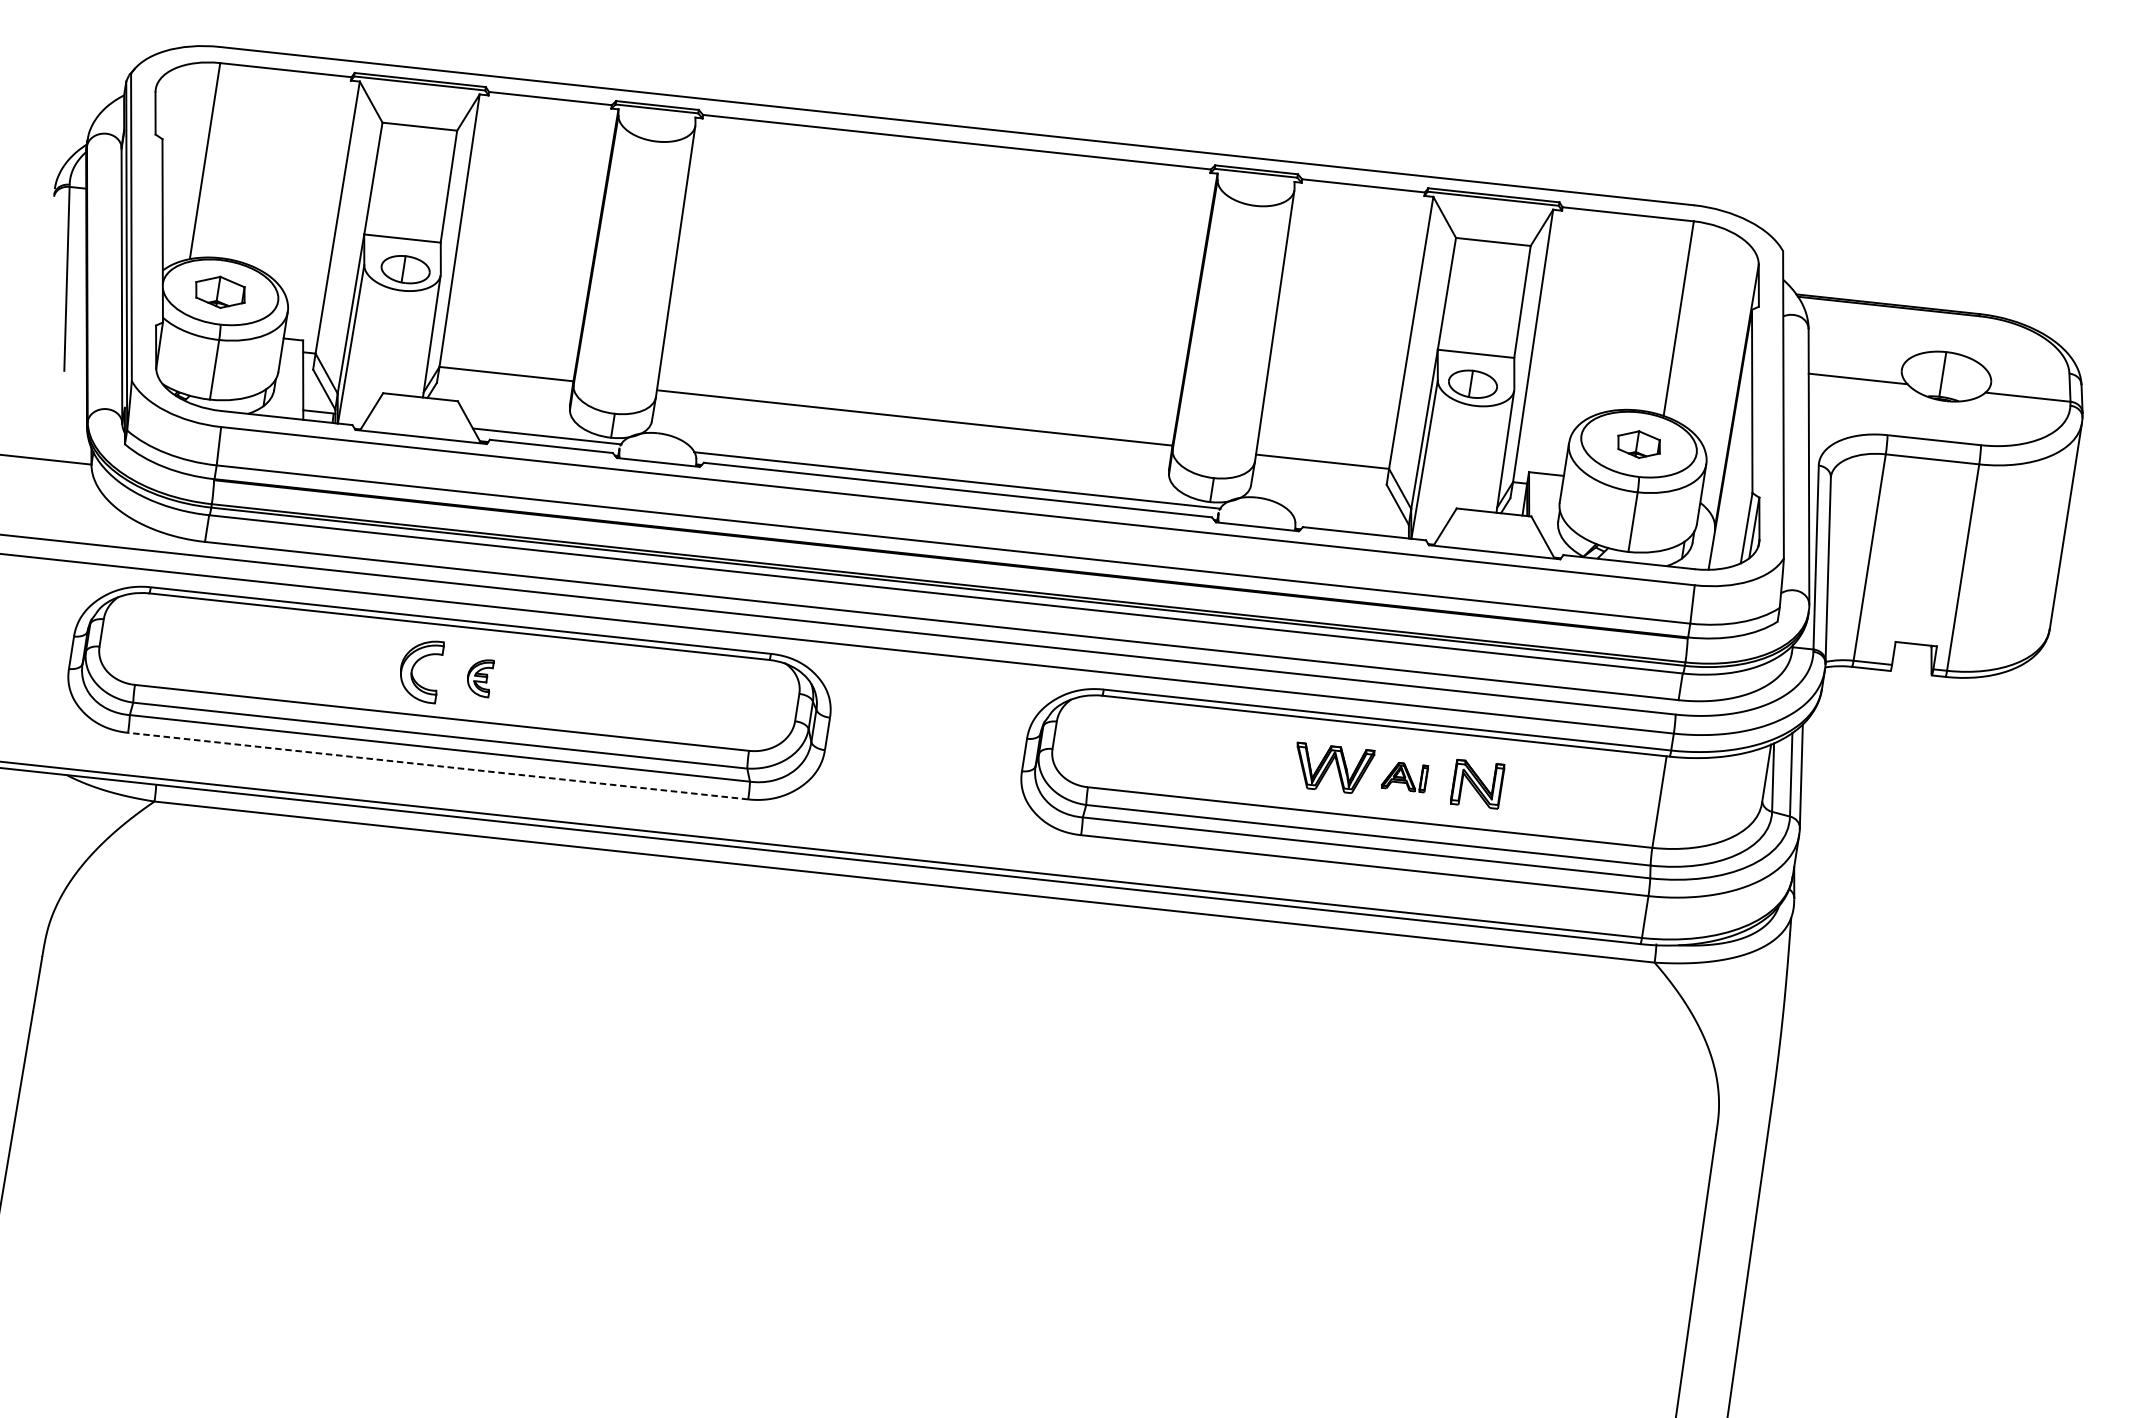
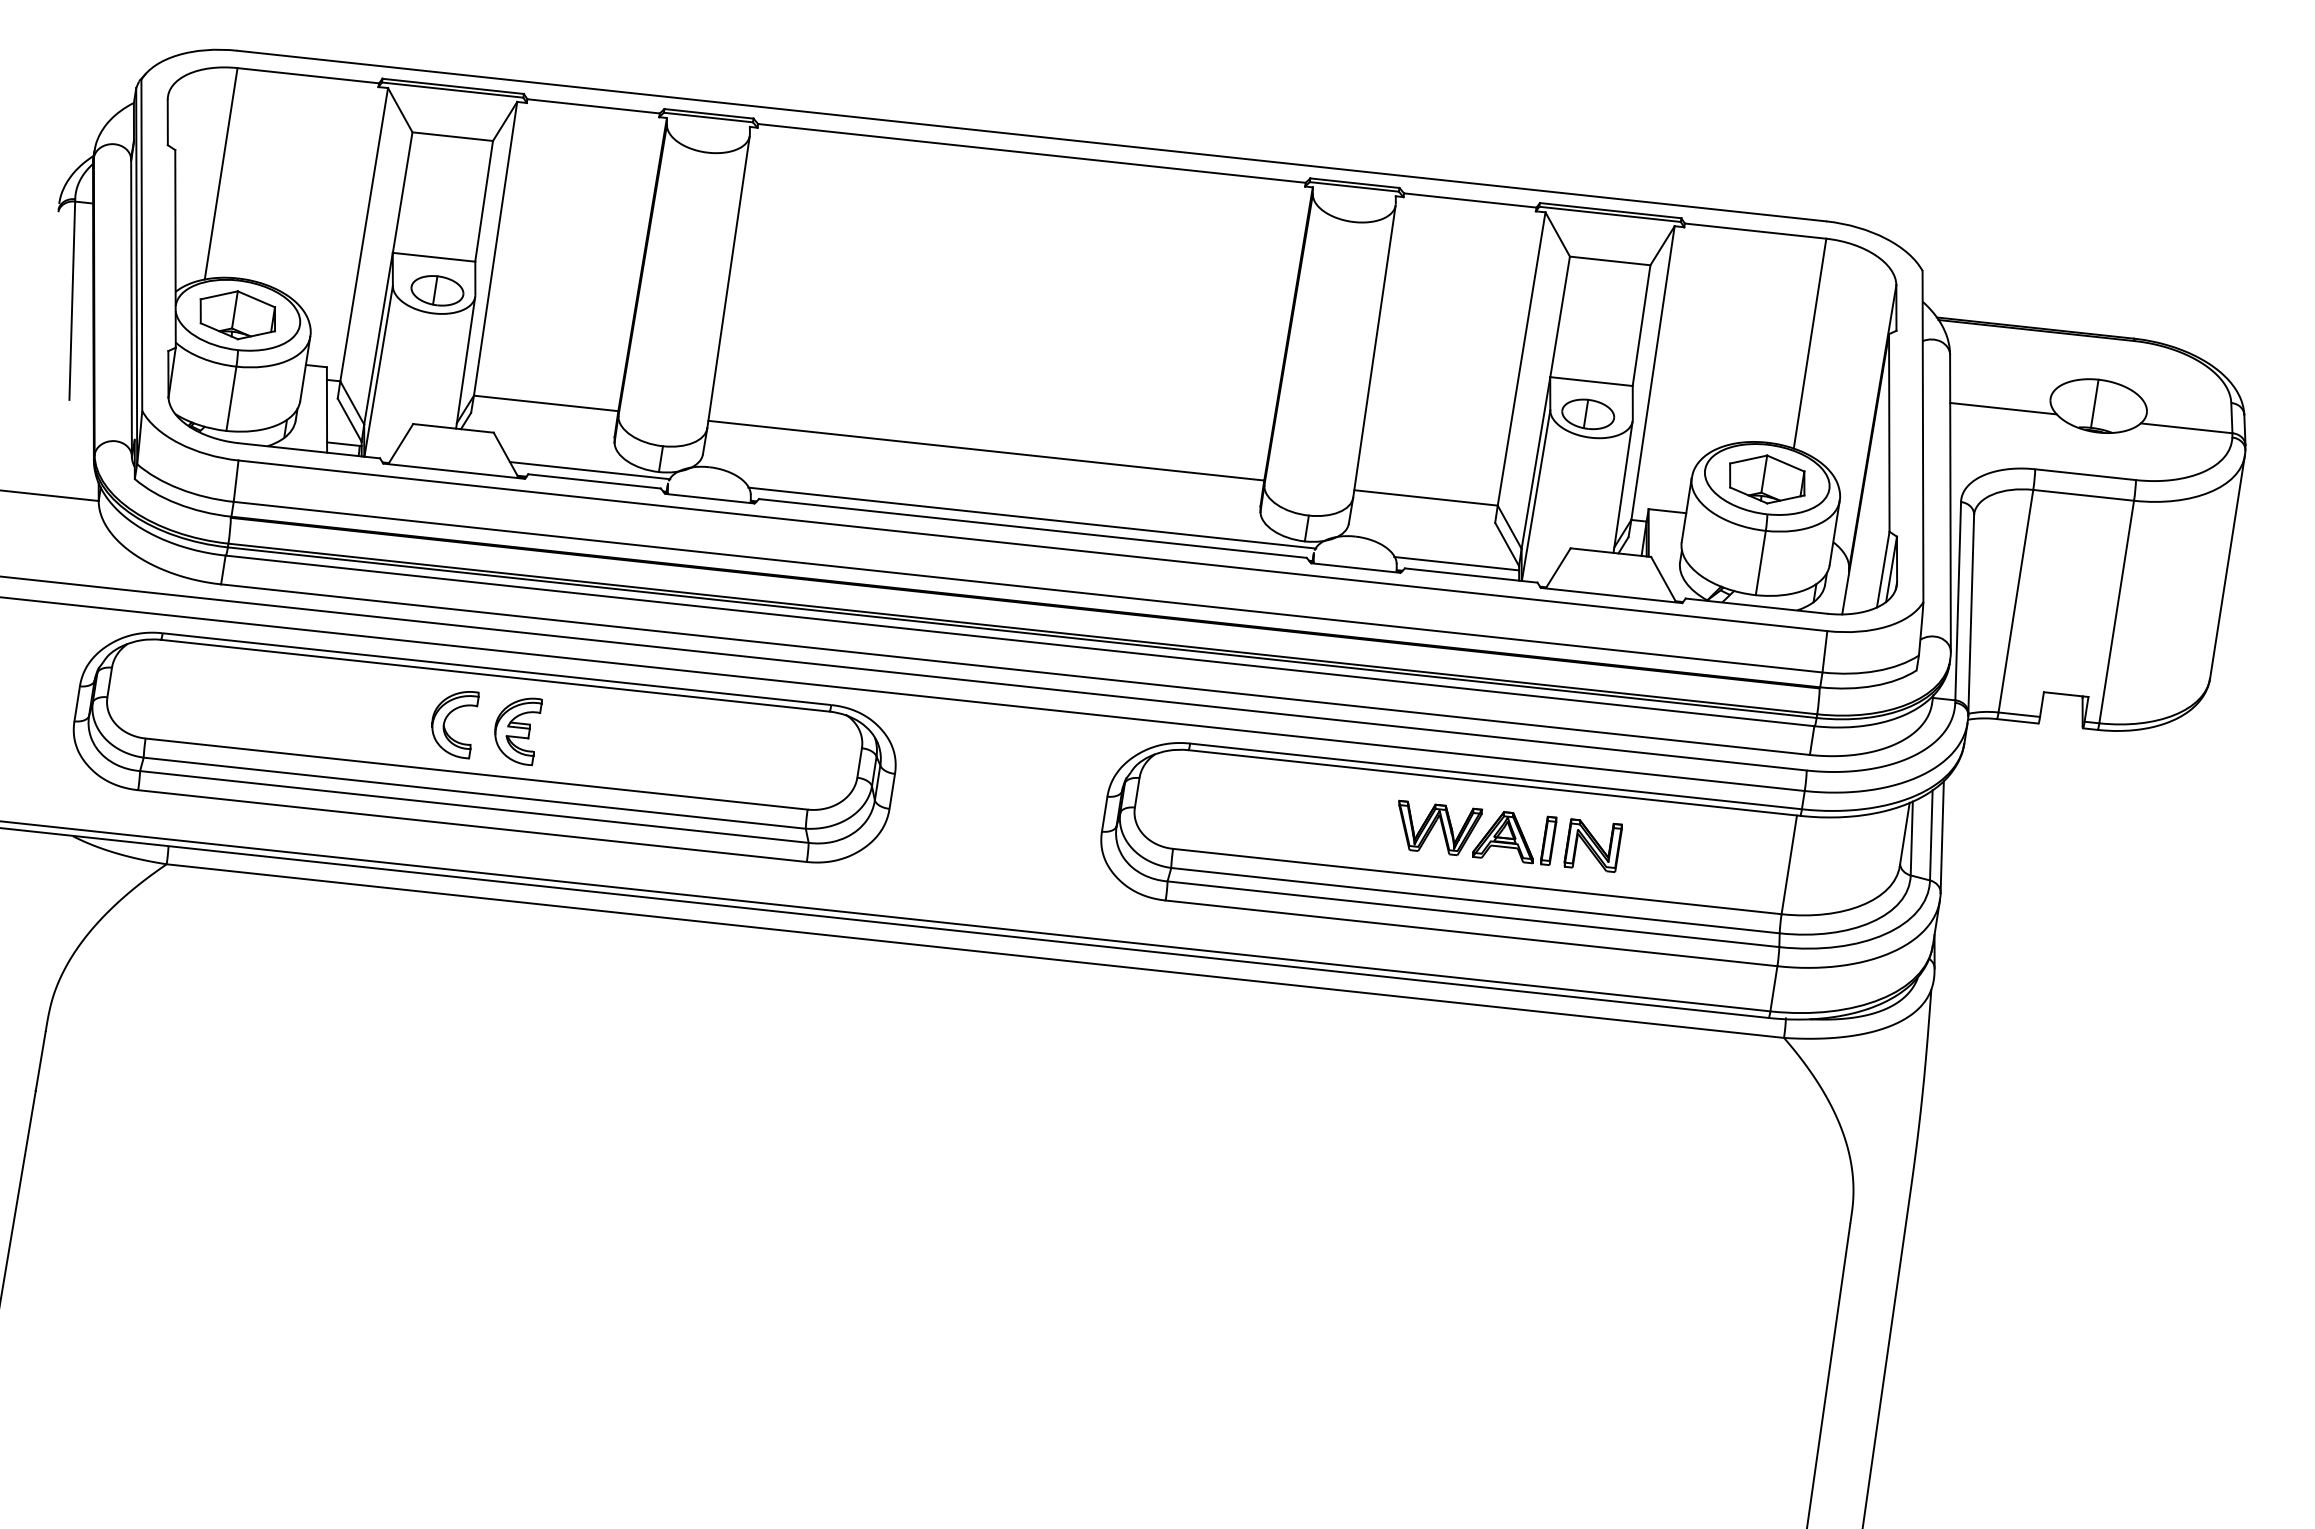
part: (220, 292) -> (237, 315), size x1.43
part: (1639, 444) -> (1767, 479), size x1.67
line: (1350, 522) -> (1456, 563), added
part: (480, 678) -> (518, 731), size x1.67
line: (438, 766) -> (472, 826), dashed -> solid
part: (1404, 777) -> (1514, 838), size x1.67

